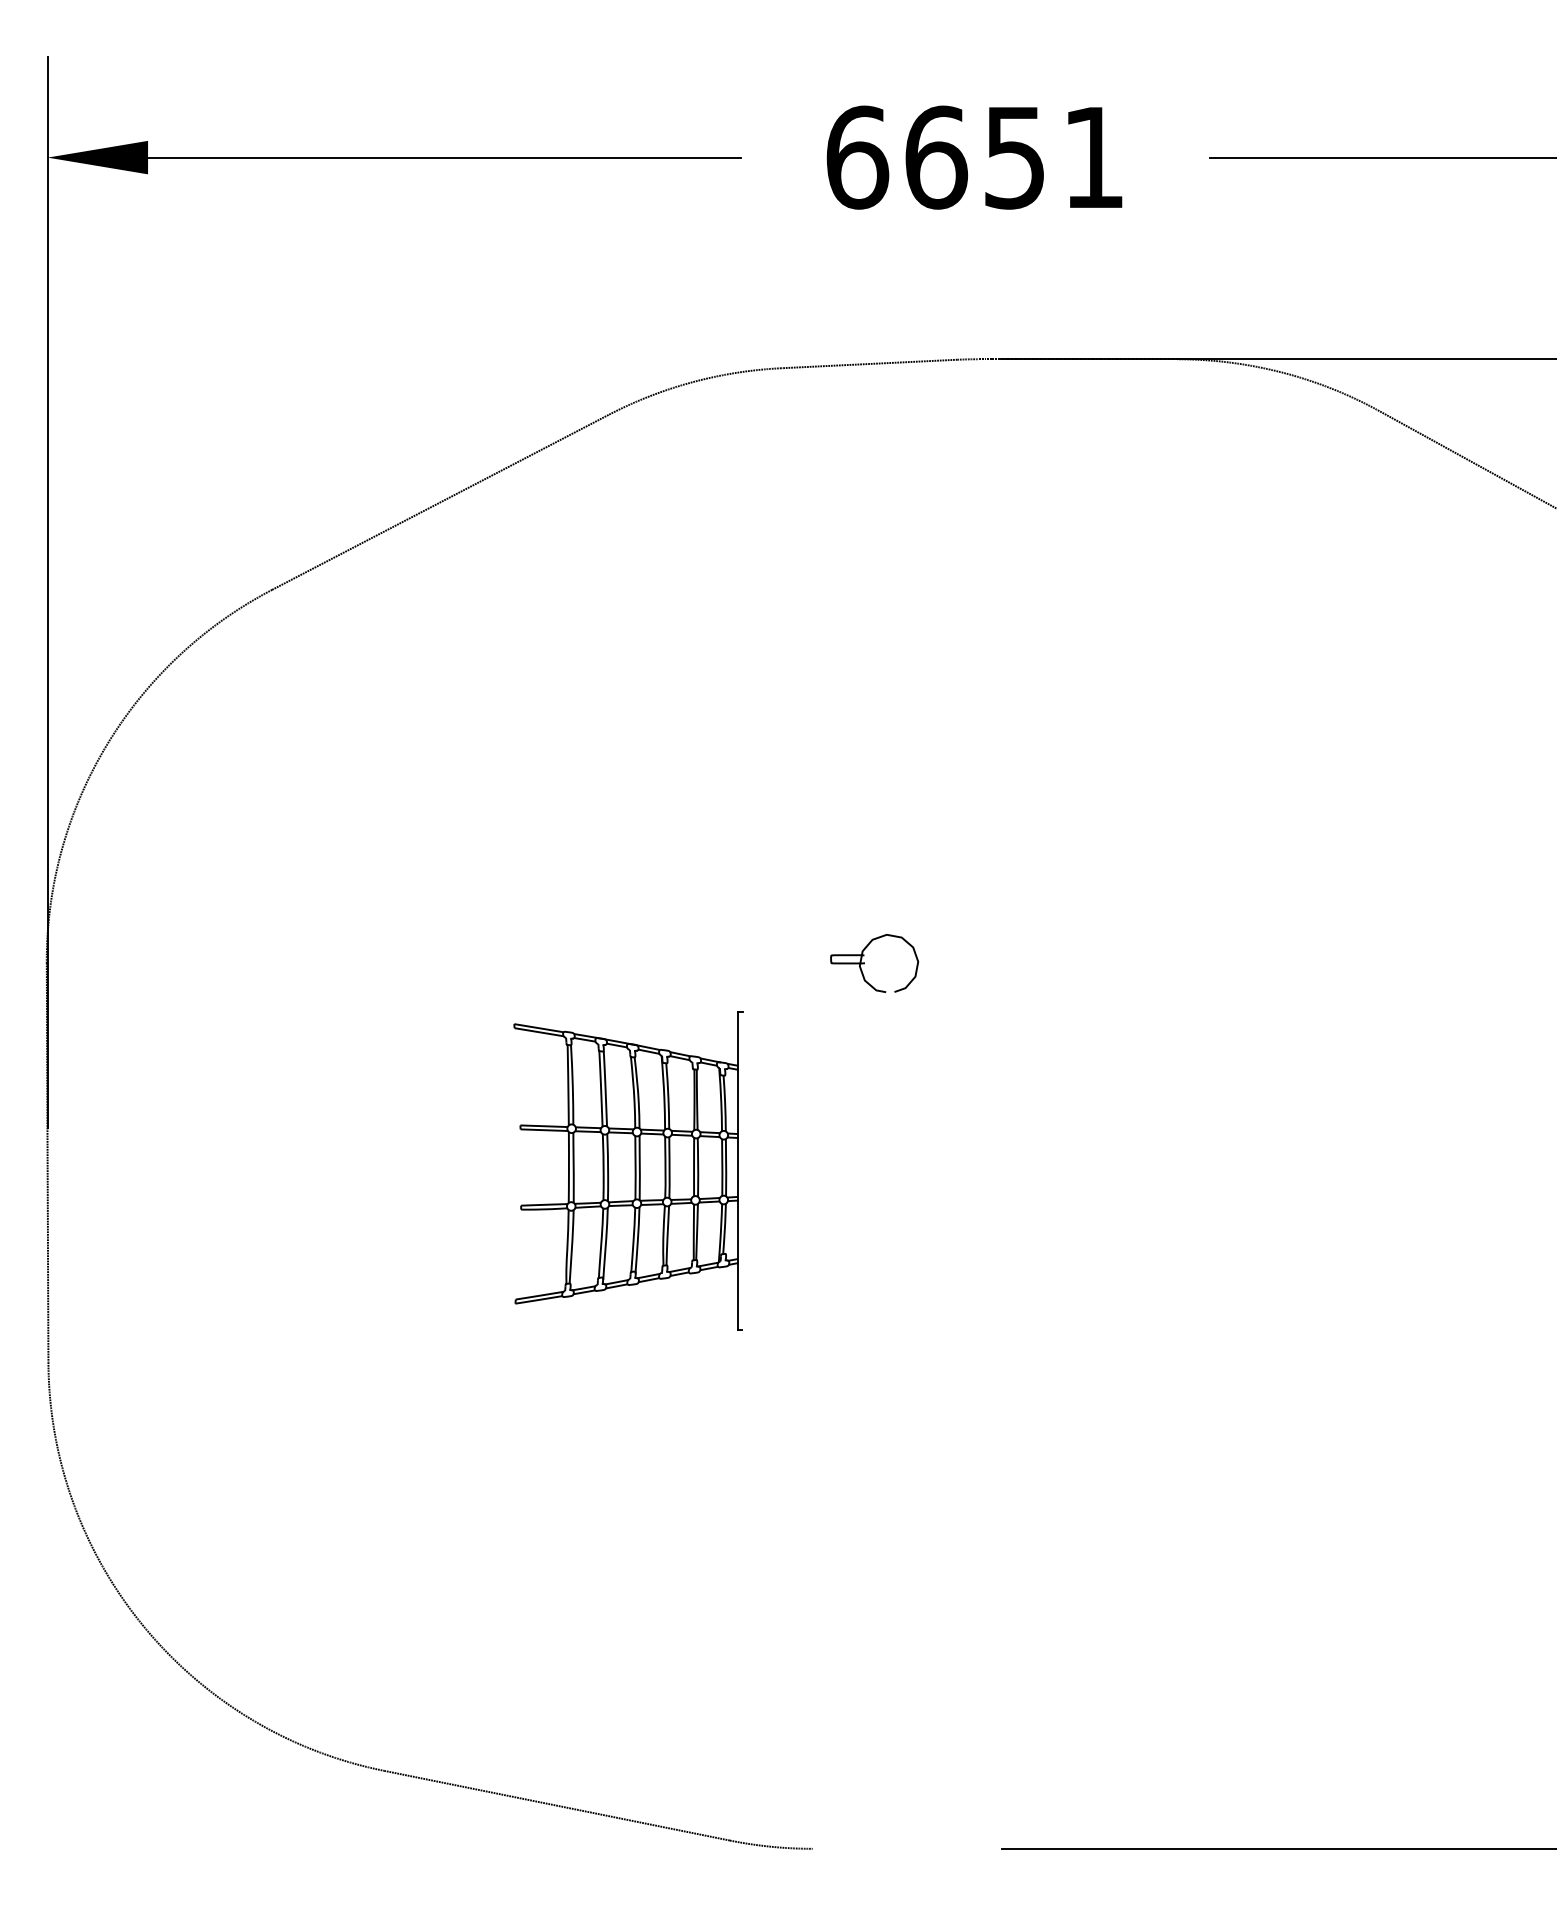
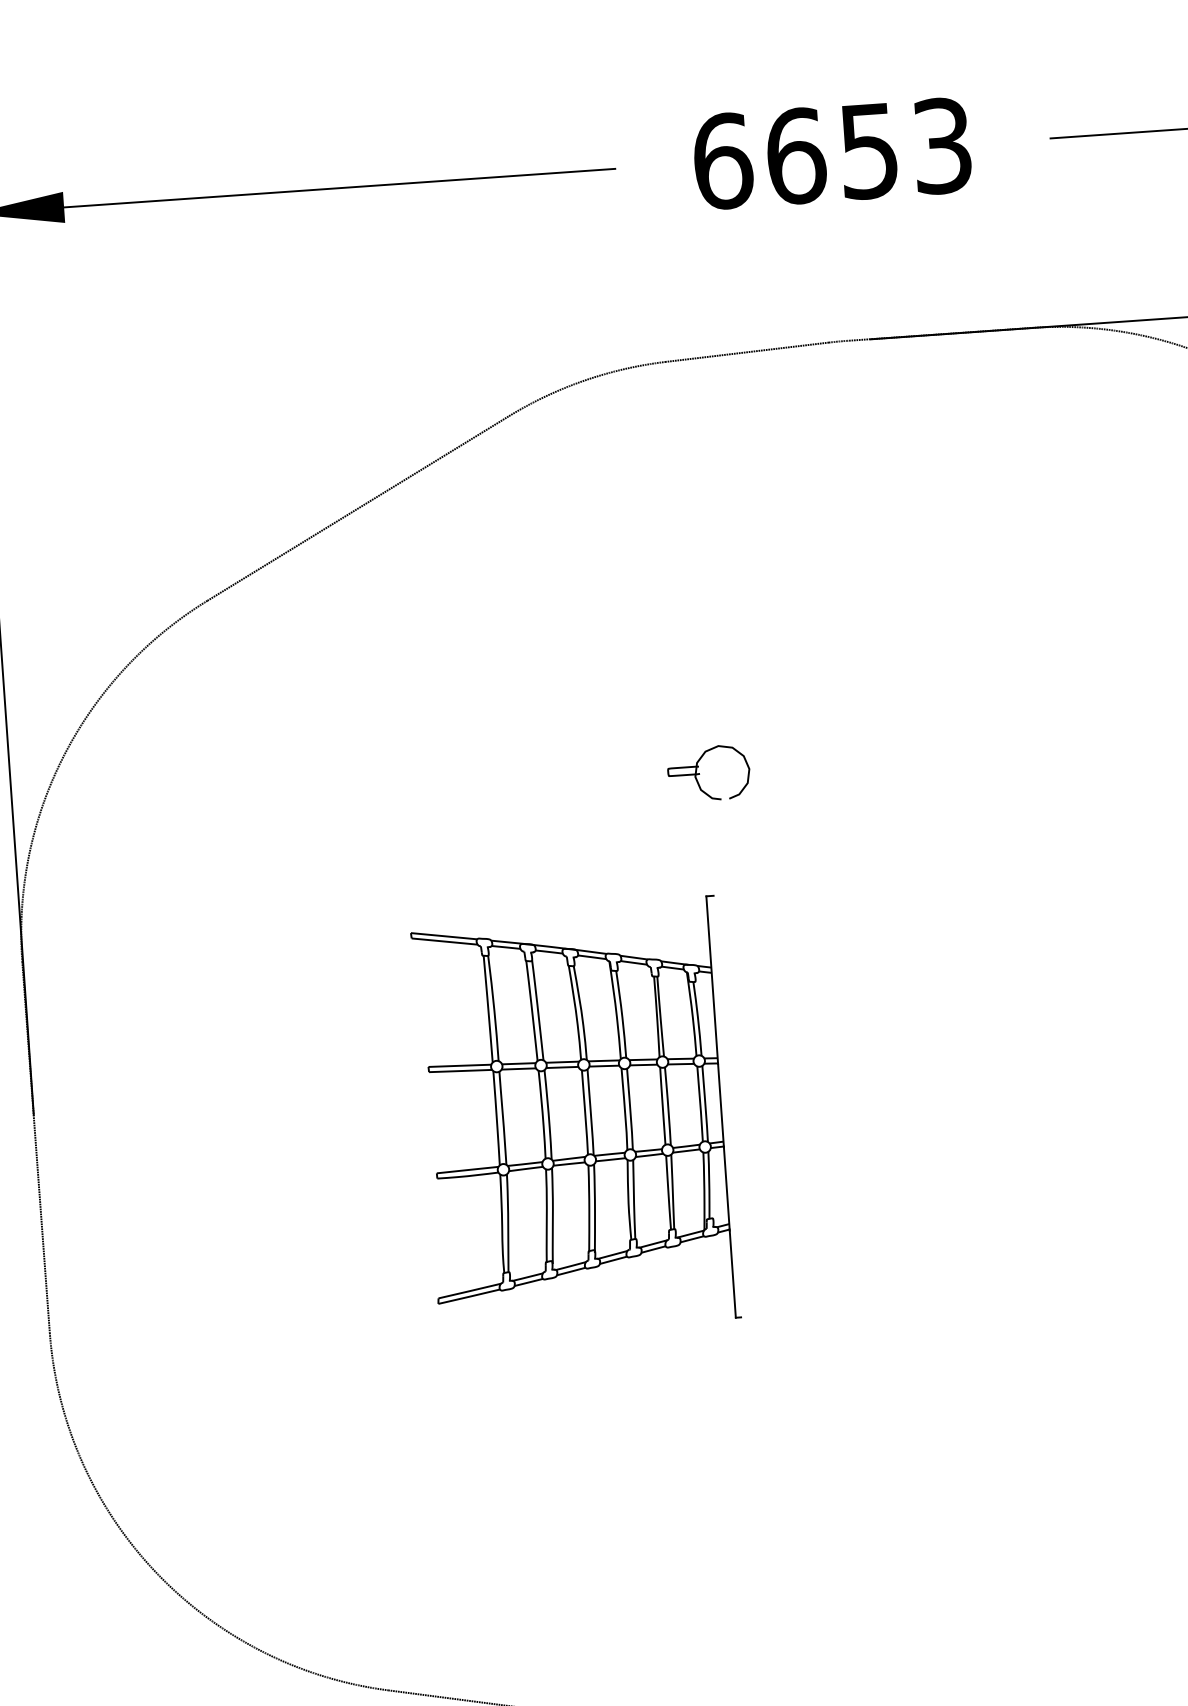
text: (1093, 157) -> (942, 145), 6651 -> 6653
part: (864, 963) -> (699, 774), moved
part: (628, 1170) -> (576, 1116), size x1.43

